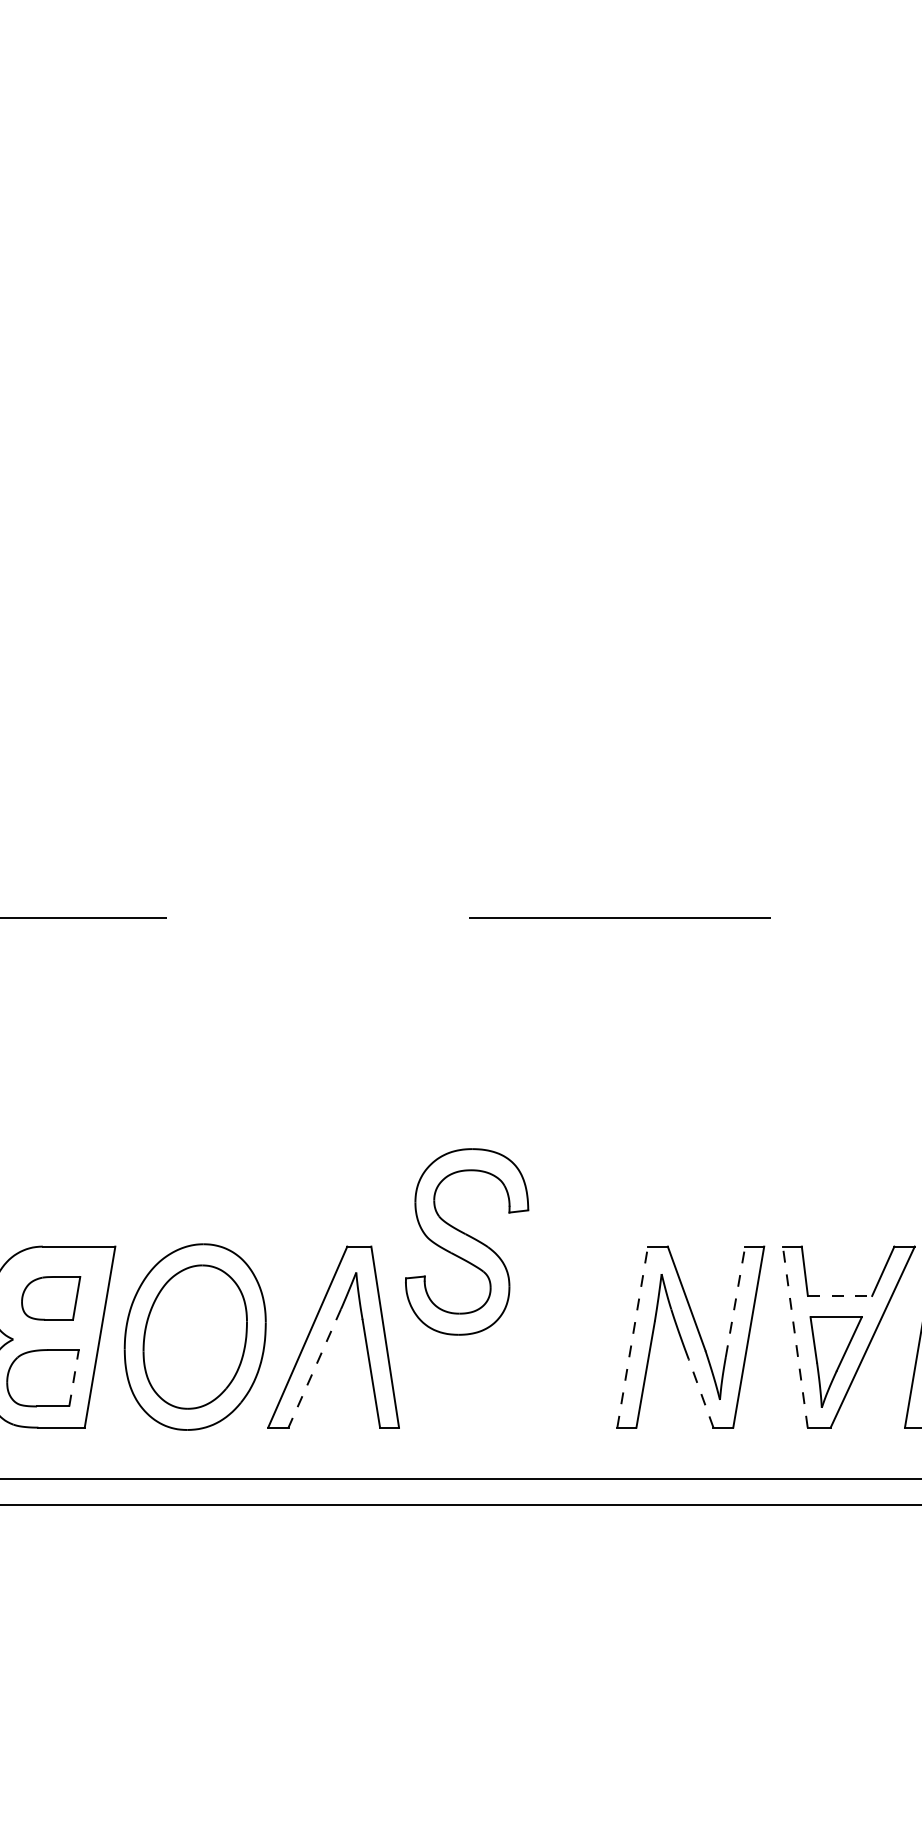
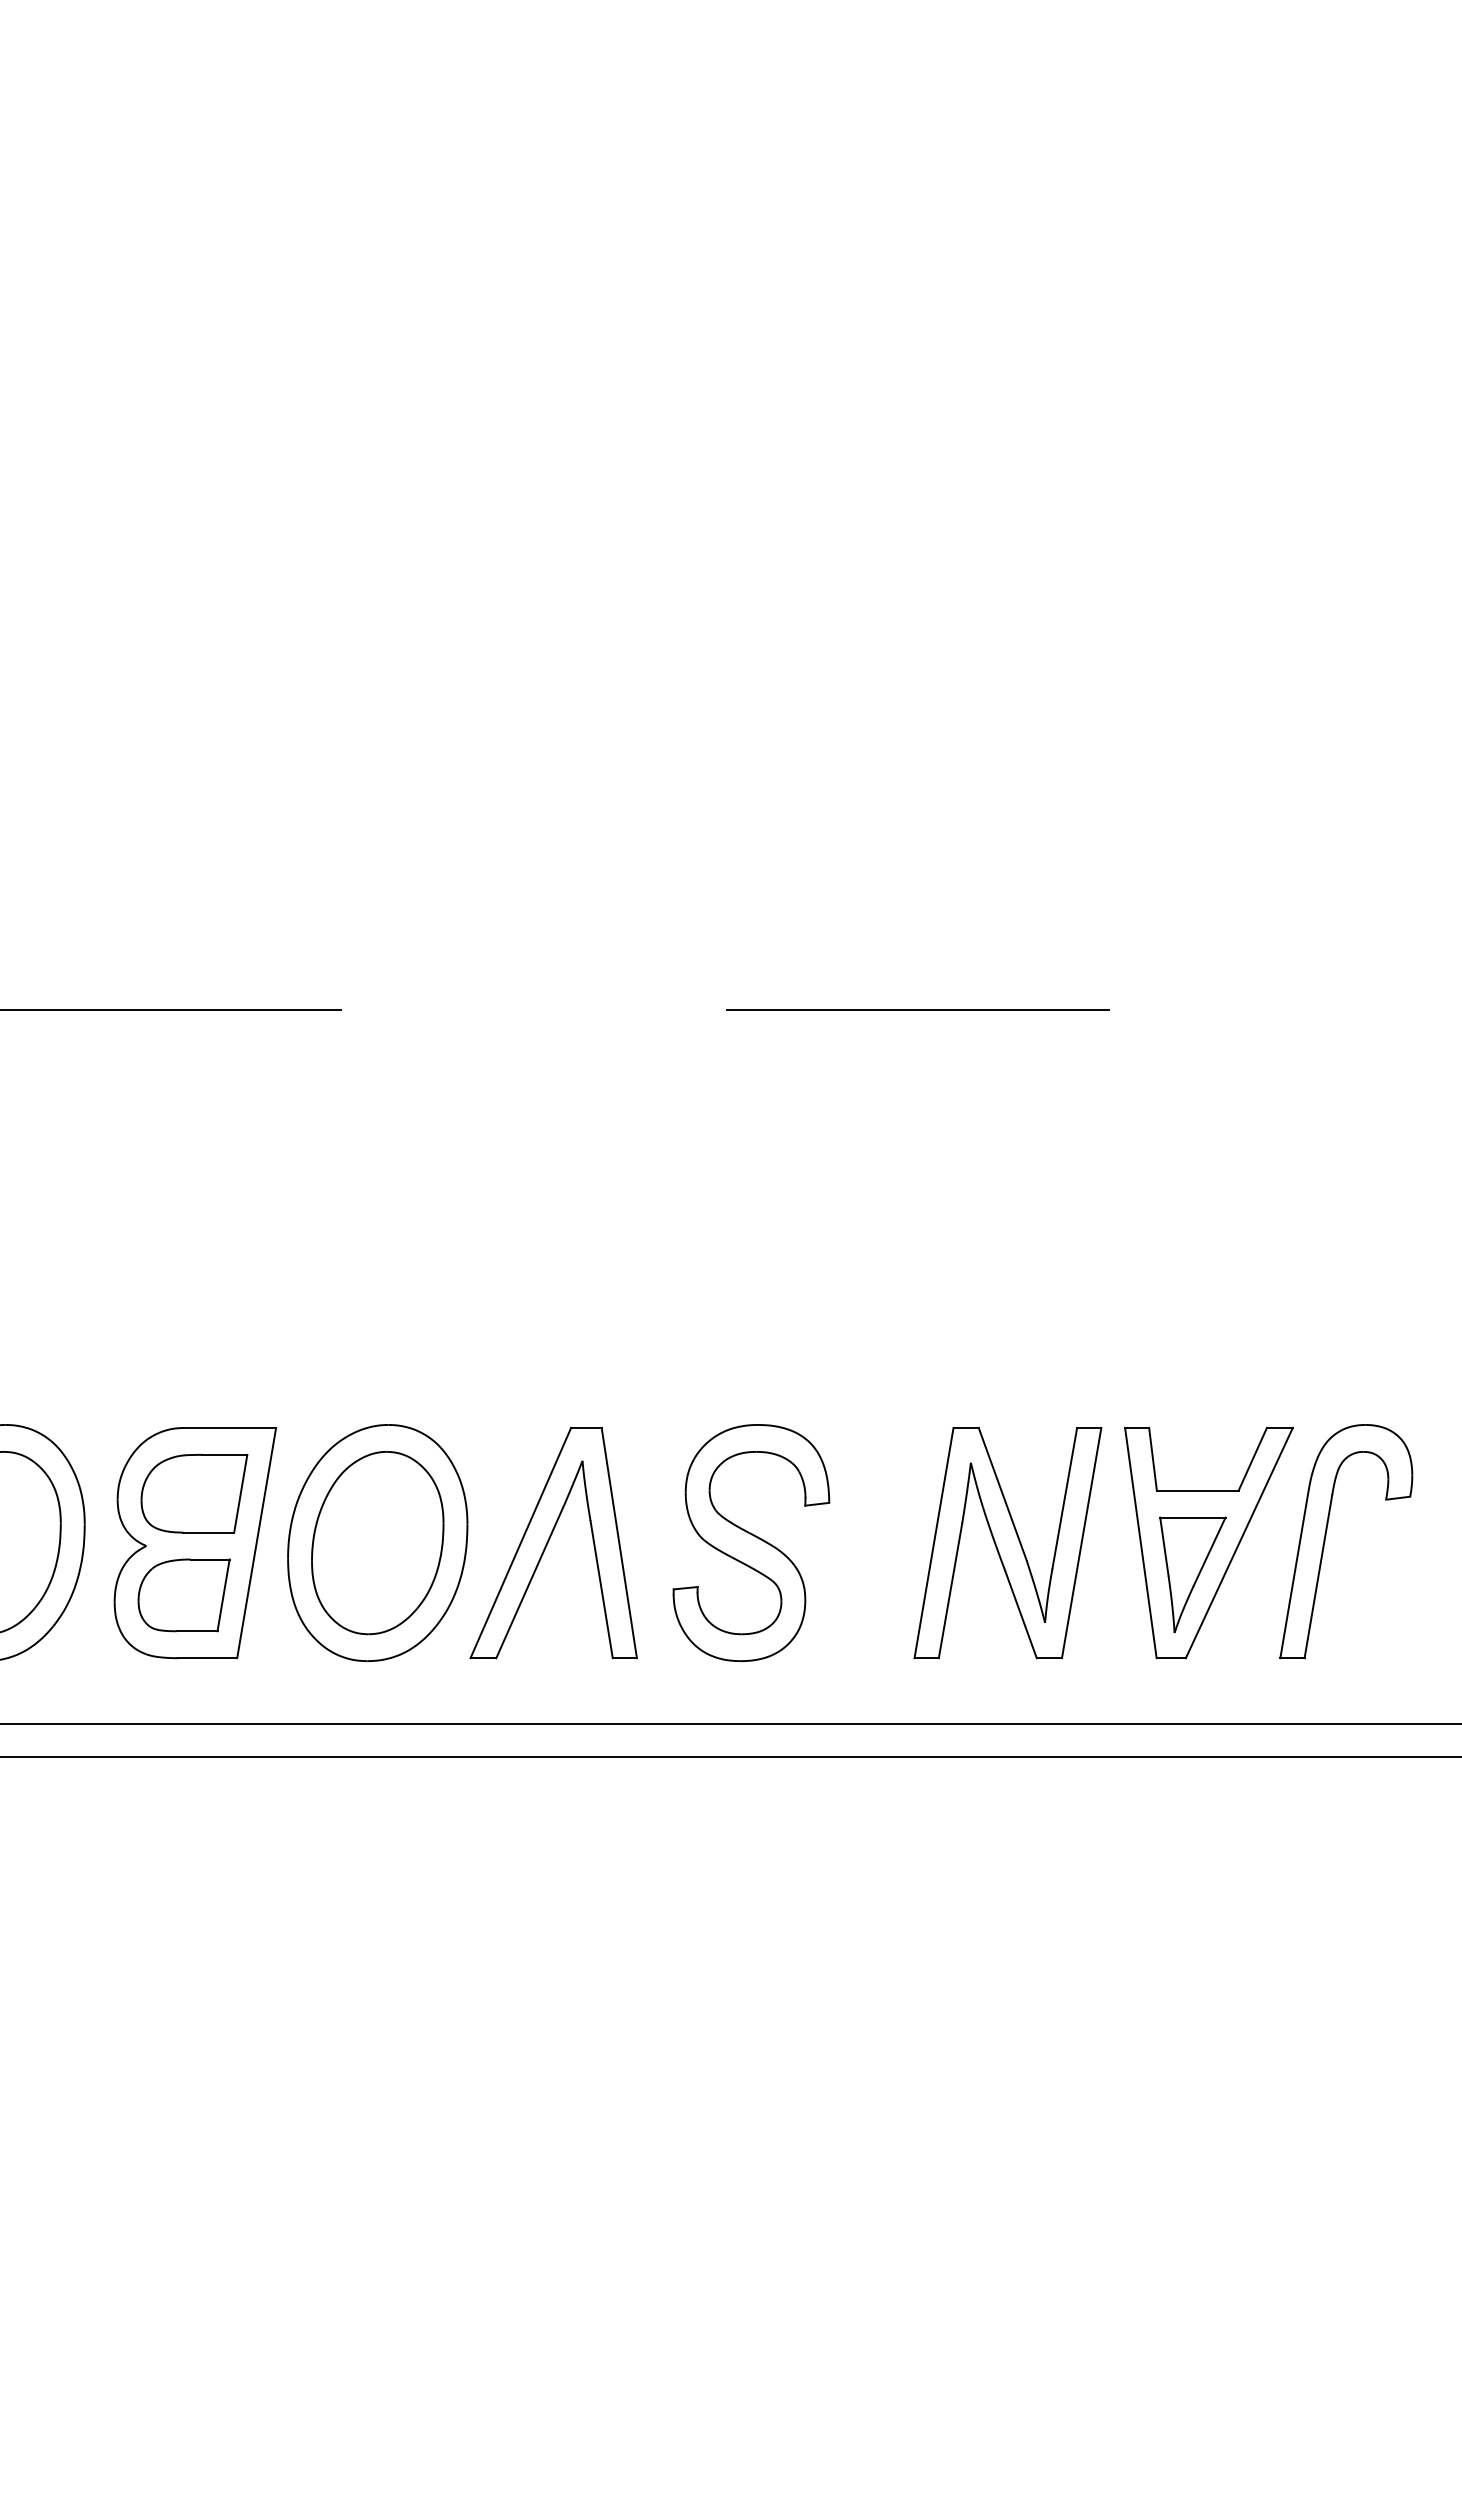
part: (467, 1241) -> (751, 1542), moved
line: (839, 1295) -> (1197, 1490), dashed -> solid
part: (51, 1298) -> (194, 1493), size x1.43
line: (735, 1301) -> (1064, 1497), dashed -> solid
line: (795, 1336) -> (1140, 1542), dashed -> solid
line: (633, 1337) -> (934, 1543), dashed -> solid
line: (314, 1368) -> (529, 1583), dashed -> solid
line: (73, 1377) -> (223, 1594), dashed -> solid
line: (700, 1393) -> (1020, 1614), dashed -> solid

